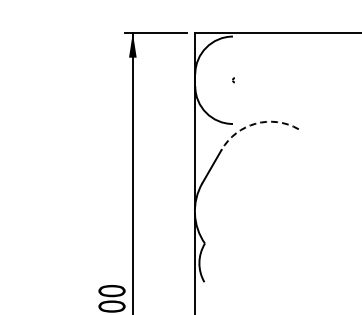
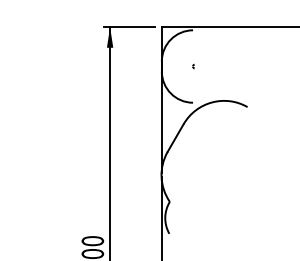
arc: (255, 123) -> (211, 102), dashed -> solid

